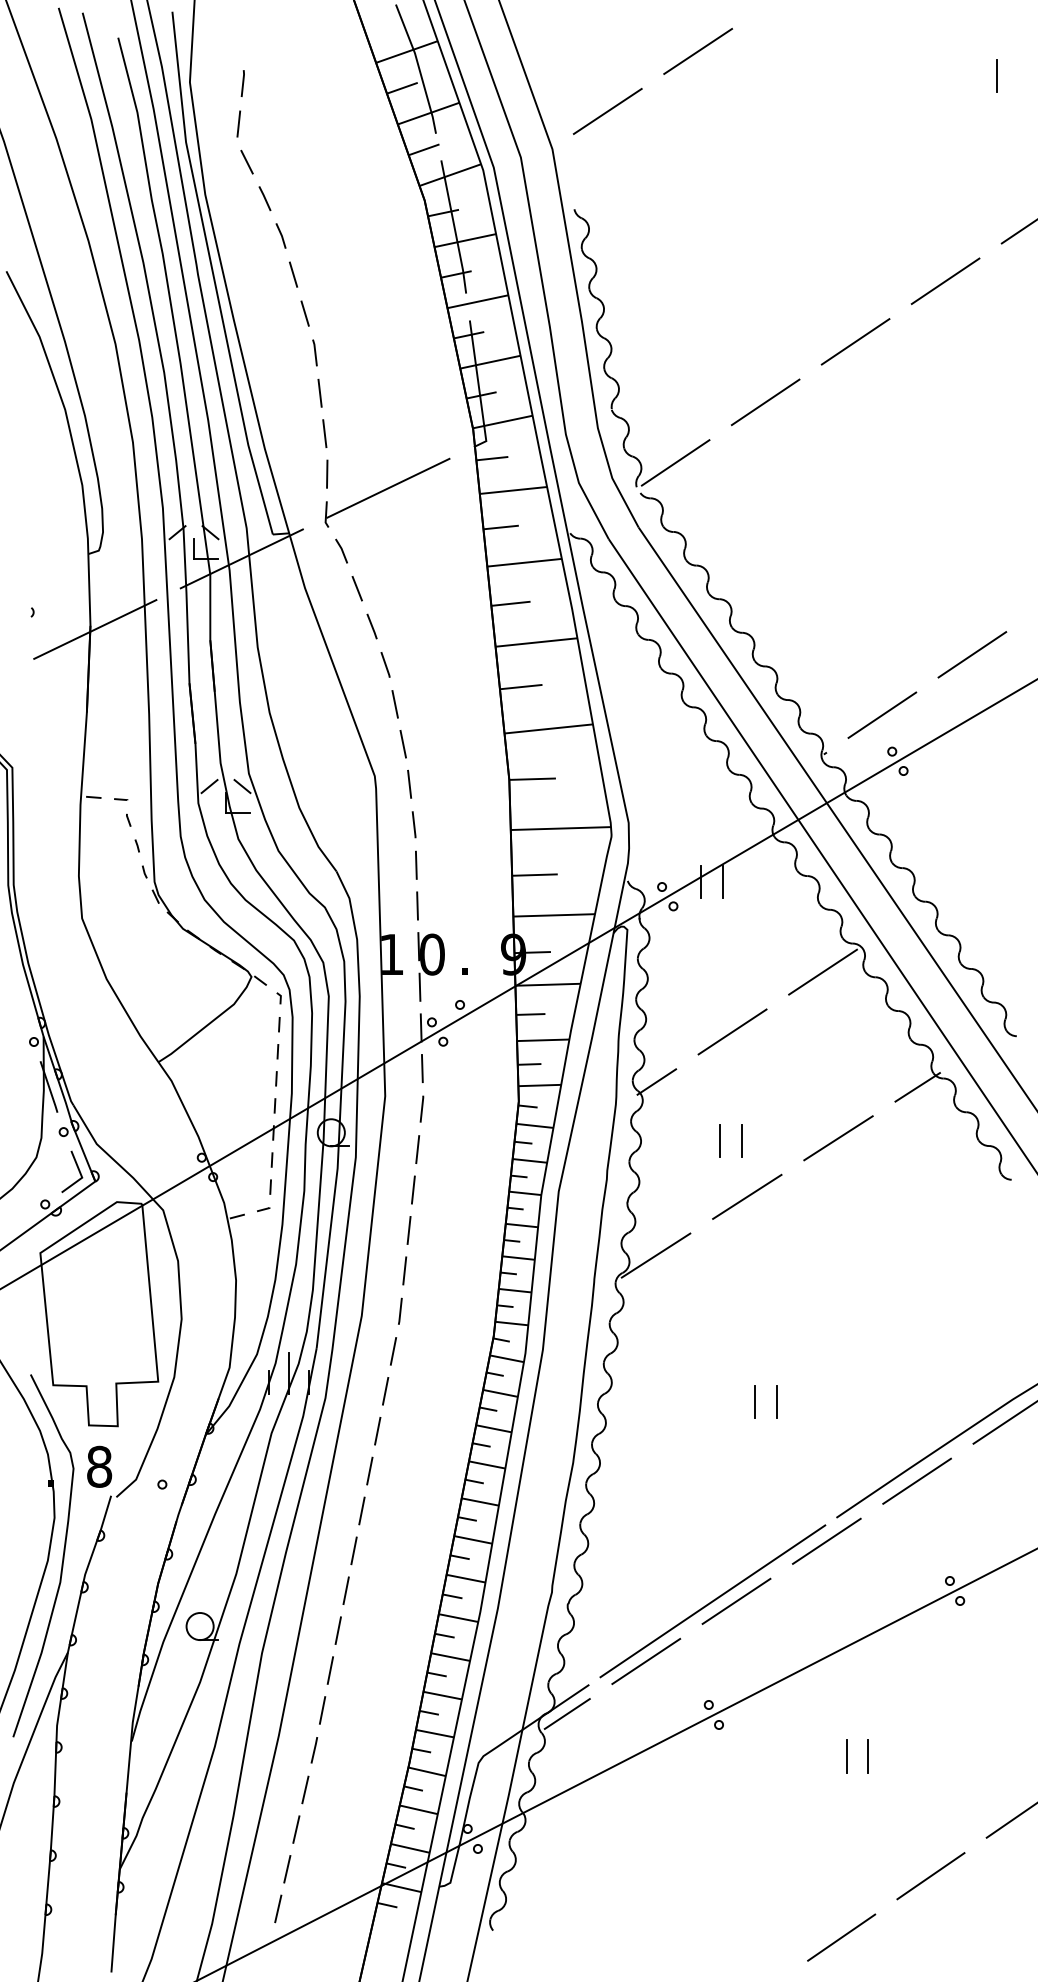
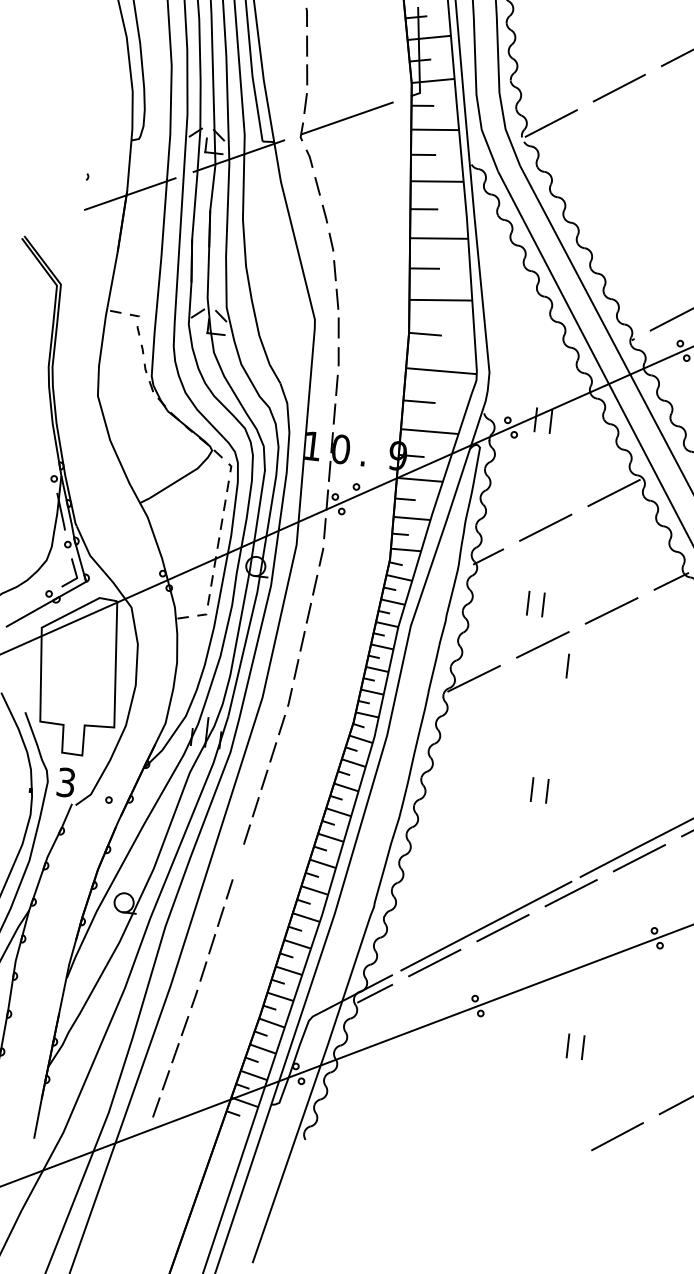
line: (785, 1222) -> (567, 665), added
text: (99, 1466) -> (66, 782), 8 -> 3
line: (353, 1550) -> (237, 861), removed
line: (841, 1937) -> (549, 1172), removed

